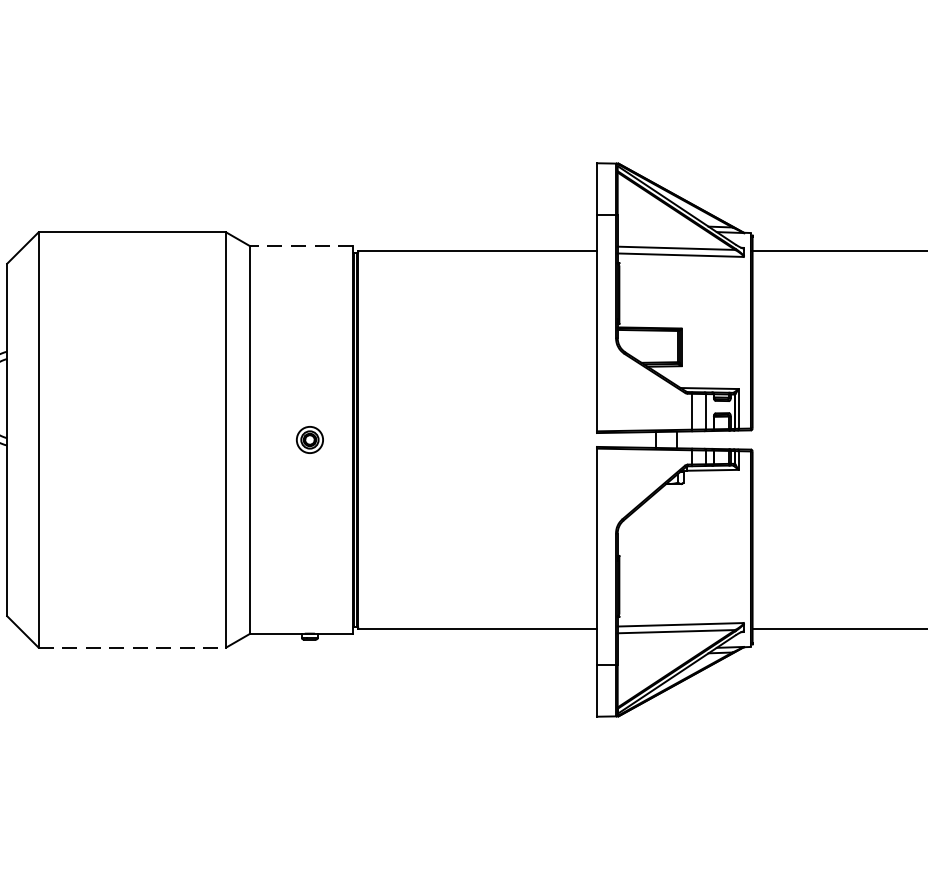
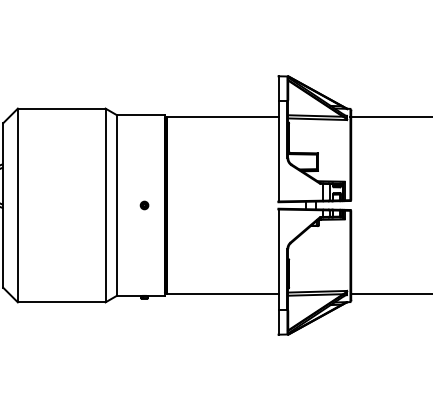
line: (301, 247) -> (140, 115), dashed -> solid
part: (309, 440) -> (144, 205), size x0.62
line: (131, 647) -> (61, 302), dashed -> solid

